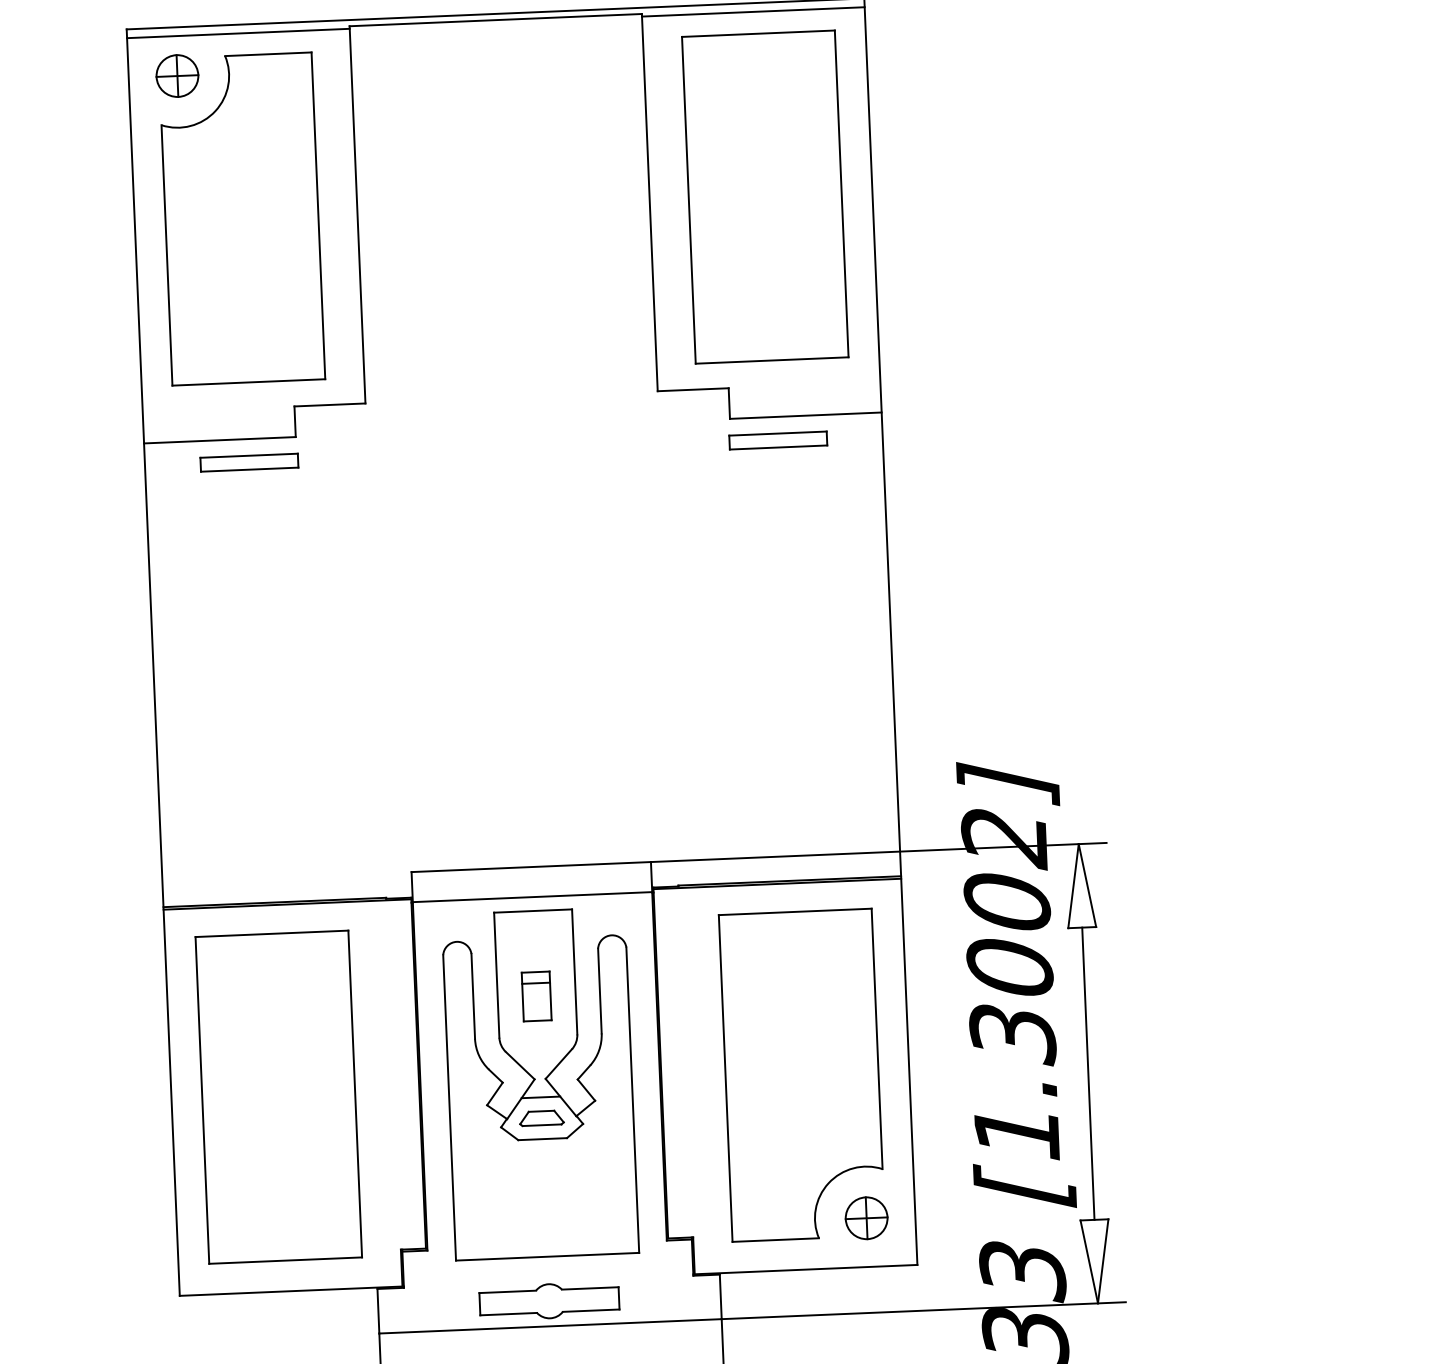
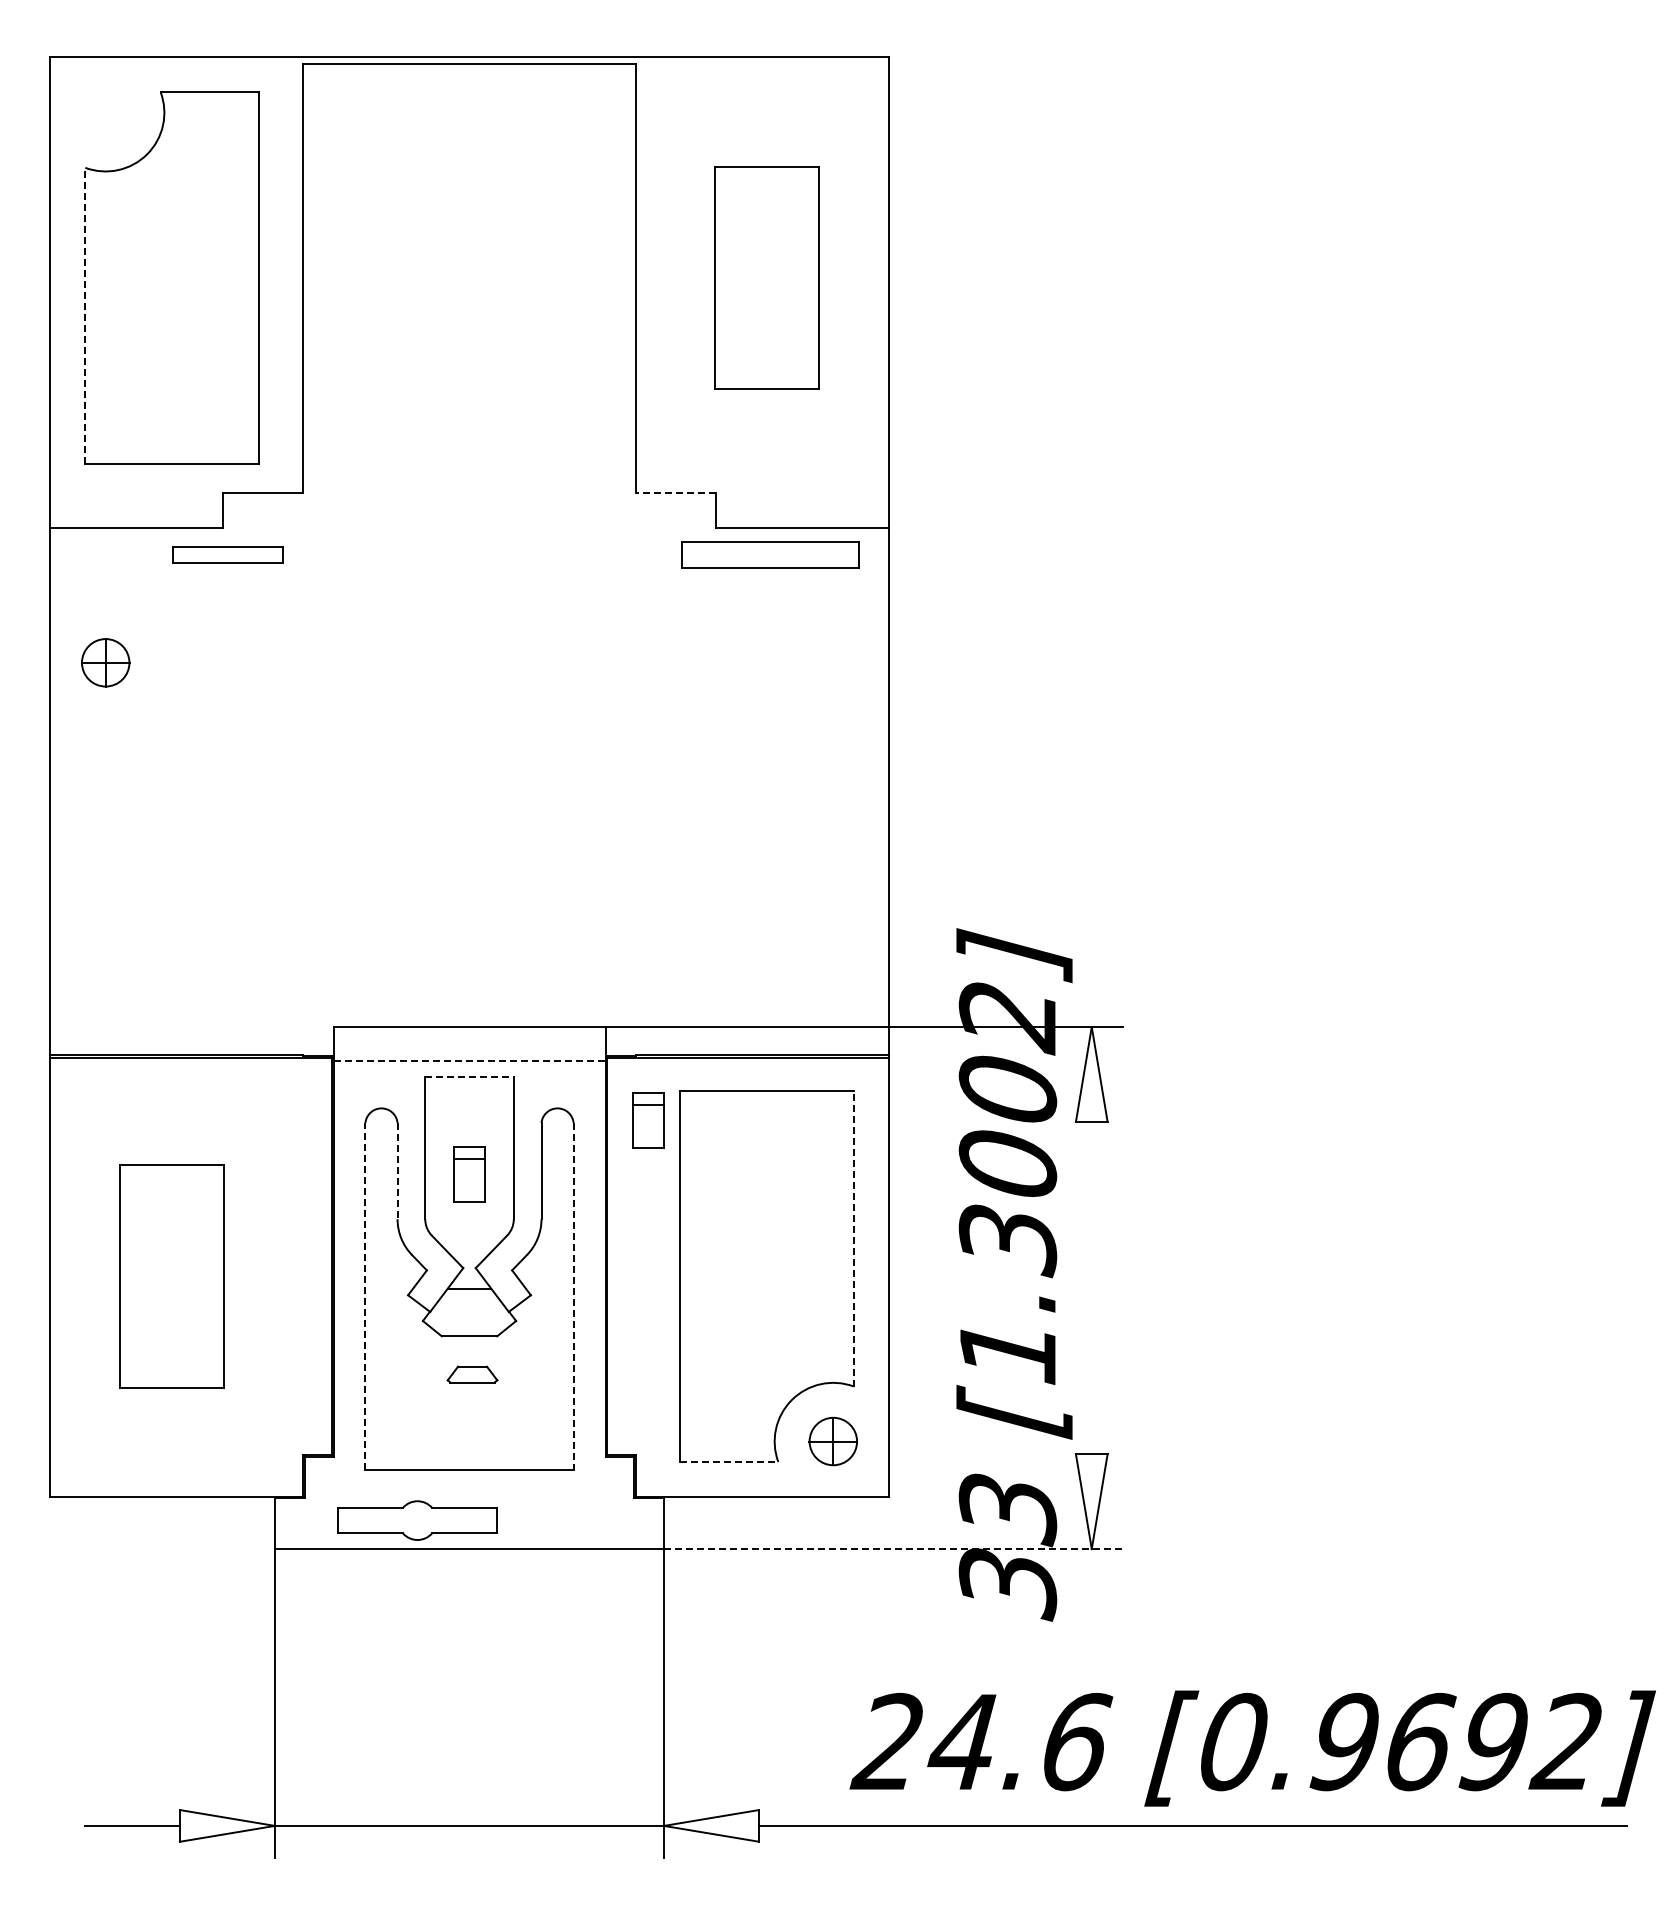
line: (752, 12) -> (761, 67), removed
line: (238, 33) -> (176, 67), removed
part: (177, 75) -> (105, 662), moved
part: (764, 196) -> (766, 277), size x0.6
line: (167, 255) -> (85, 315), solid -> dashed
line: (692, 389) -> (675, 493), solid -> dashed
part: (777, 440) -> (769, 554), size x1.6
part: (248, 462) -> (227, 554), moved
line: (533, 897) -> (470, 1061), solid -> dashed
line: (533, 911) -> (470, 1077), solid -> dashed
part: (692, 942) -> (648, 1120), added
line: (473, 996) -> (397, 1171), solid -> dashed
line: (876, 1038) -> (853, 1238), solid -> dashed
line: (1088, 1074) -> (1091, 1288), removed
part: (278, 1097) -> (171, 1276), size x0.6
line: (632, 1100) -> (573, 1296), solid -> dashed
line: (449, 1107) -> (365, 1296), solid -> dashed
part: (541, 1118) -> (472, 1374), moved
line: (776, 1239) -> (729, 1461), solid -> dashed
part: (549, 1301) -> (417, 1520), moved
line: (923, 1311) -> (893, 1549), solid -> dashed

